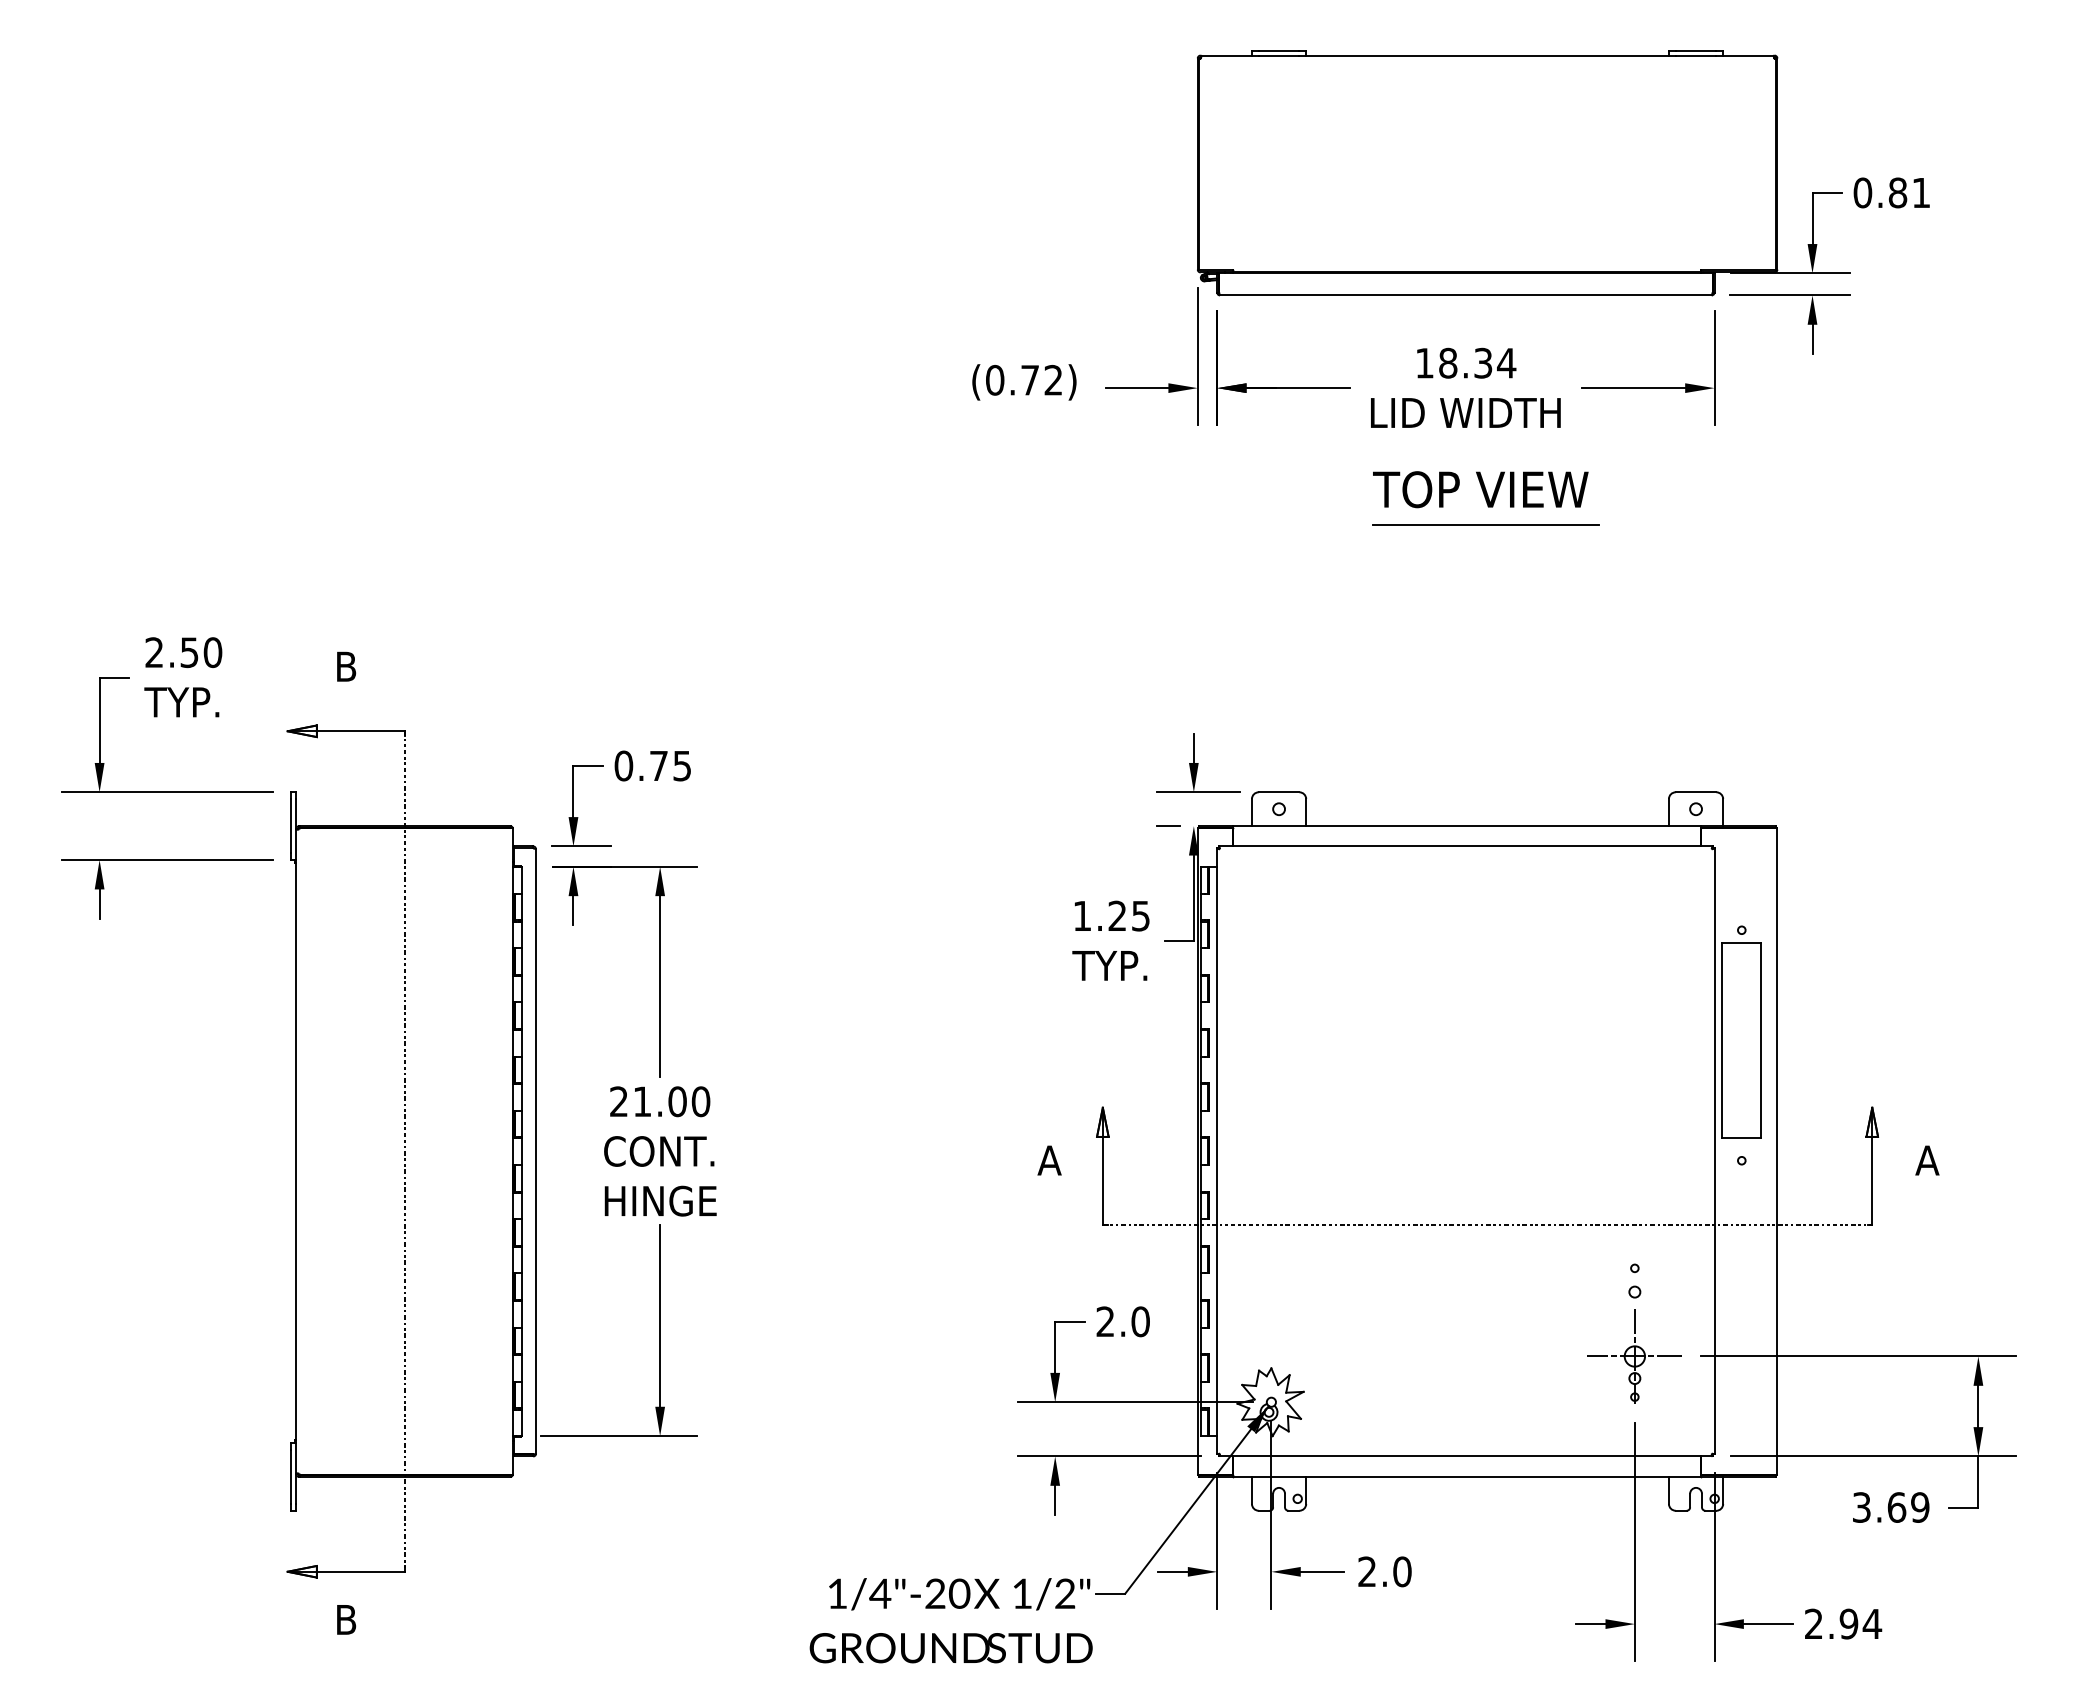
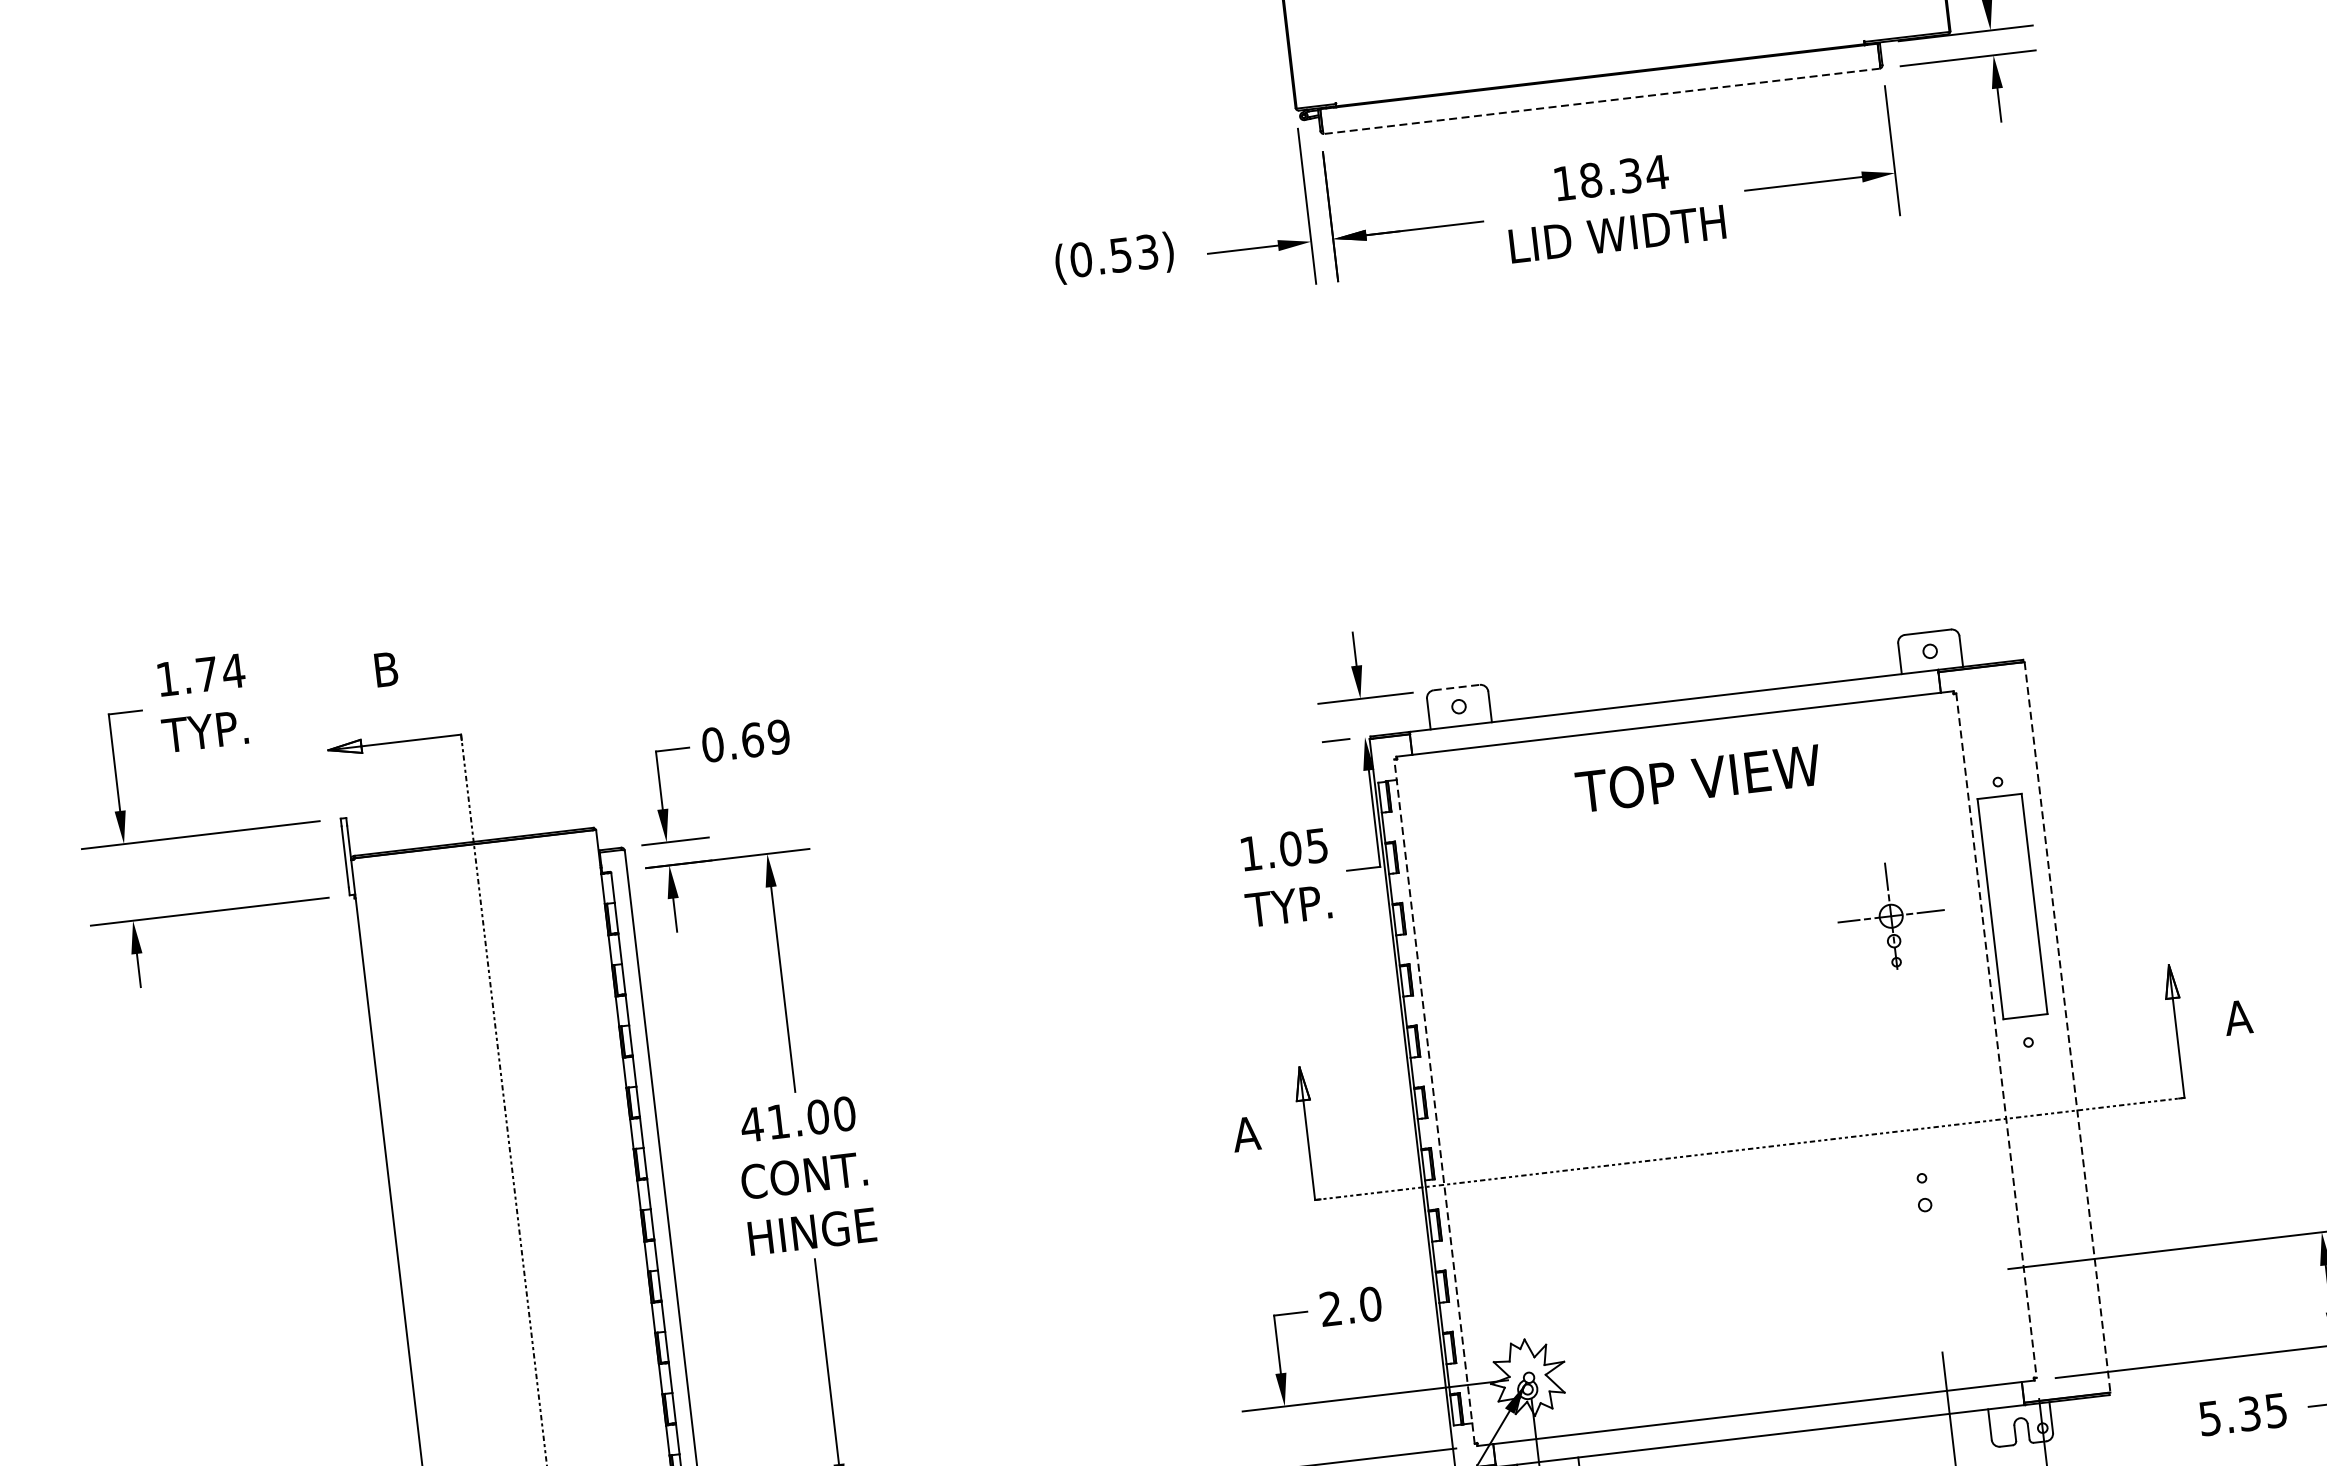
line: (1465, 295) -> (1601, 101), solid -> dashed
text: (1041, 380) -> (1133, 253), (0.72) -> (0.53)
text: (1480, 489) -> (1698, 778), moved
line: (1485, 524) -> (1654, 357), removed
text: (183, 652) -> (200, 675), 2.50 -> 1.74
text: (670, 765) -> (765, 738), 0.75 -> 0.69
line: (1279, 792) -> (1457, 687), solid -> dashed
text: (1117, 915) -> (1290, 848), 1.25 -> 1.05
text: (618, 1101) -> (751, 1124), 21.00 -> 41.00
line: (1217, 1151) -> (1434, 1101), solid -> dashed
line: (1714, 1151) -> (1996, 1035), solid -> dashed
line: (1777, 1152) -> (2067, 1028), solid -> dashed
part: (1634, 1356) -> (1890, 916), moved
text: (1891, 1507) -> (2243, 1414), 3.69 -> 5.35

